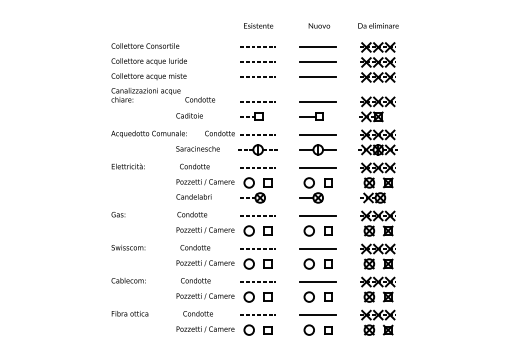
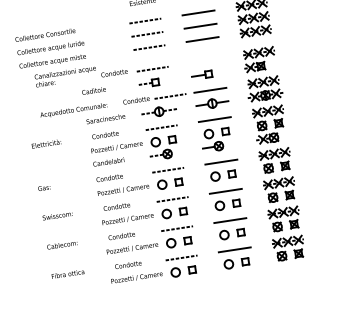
text: (163, 95) -> (81, 74), moved
line: (318, 101) -> (206, 60), removed
part: (186, 133) -> (106, 104), moved

